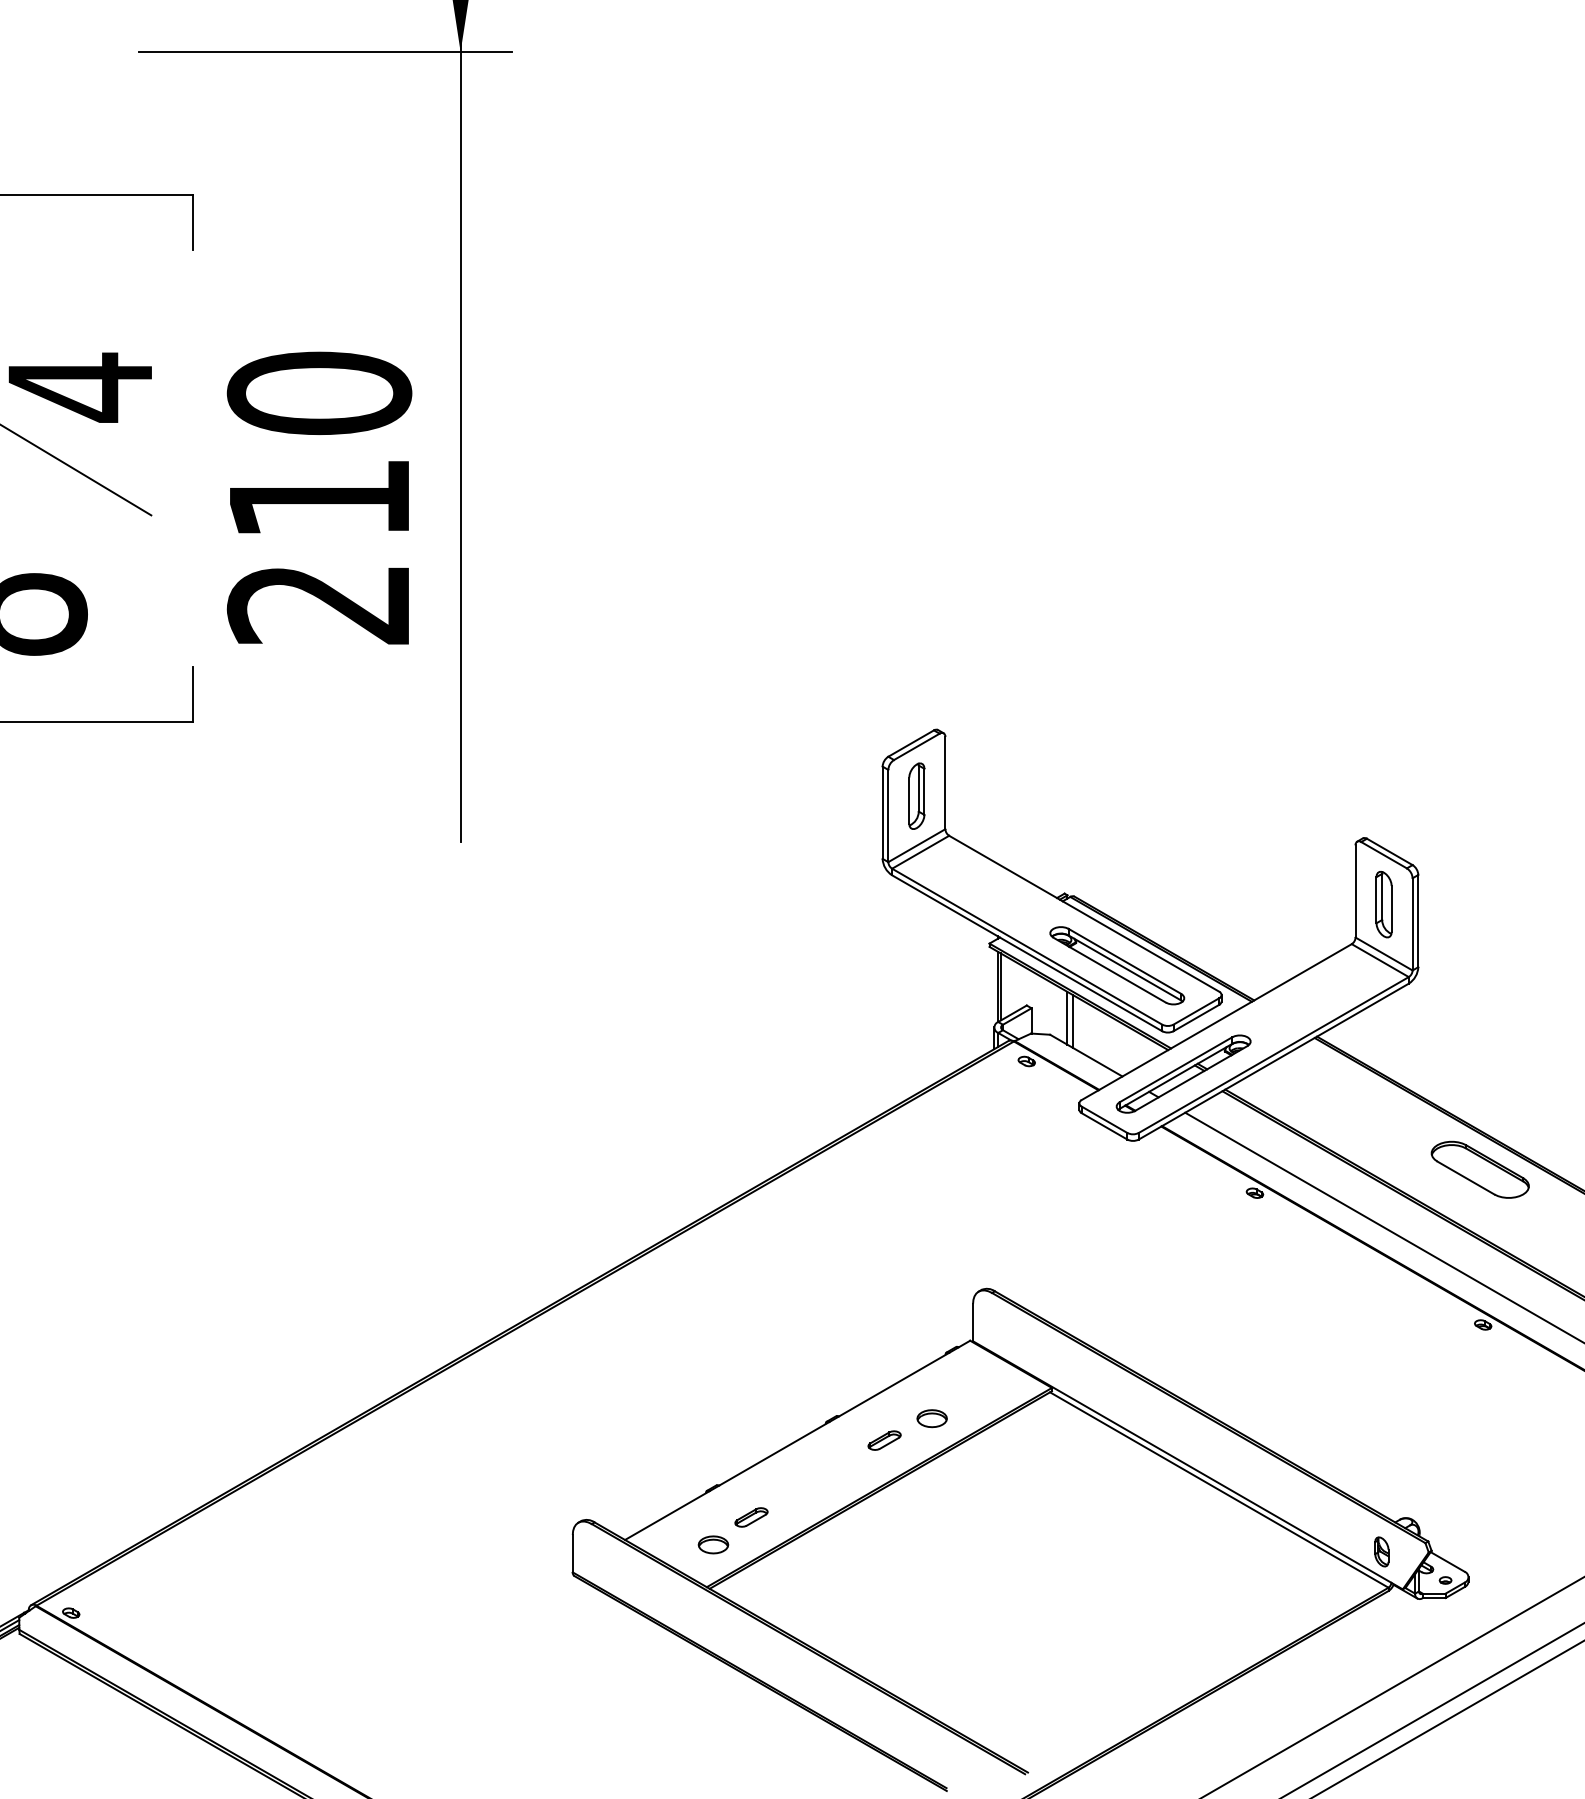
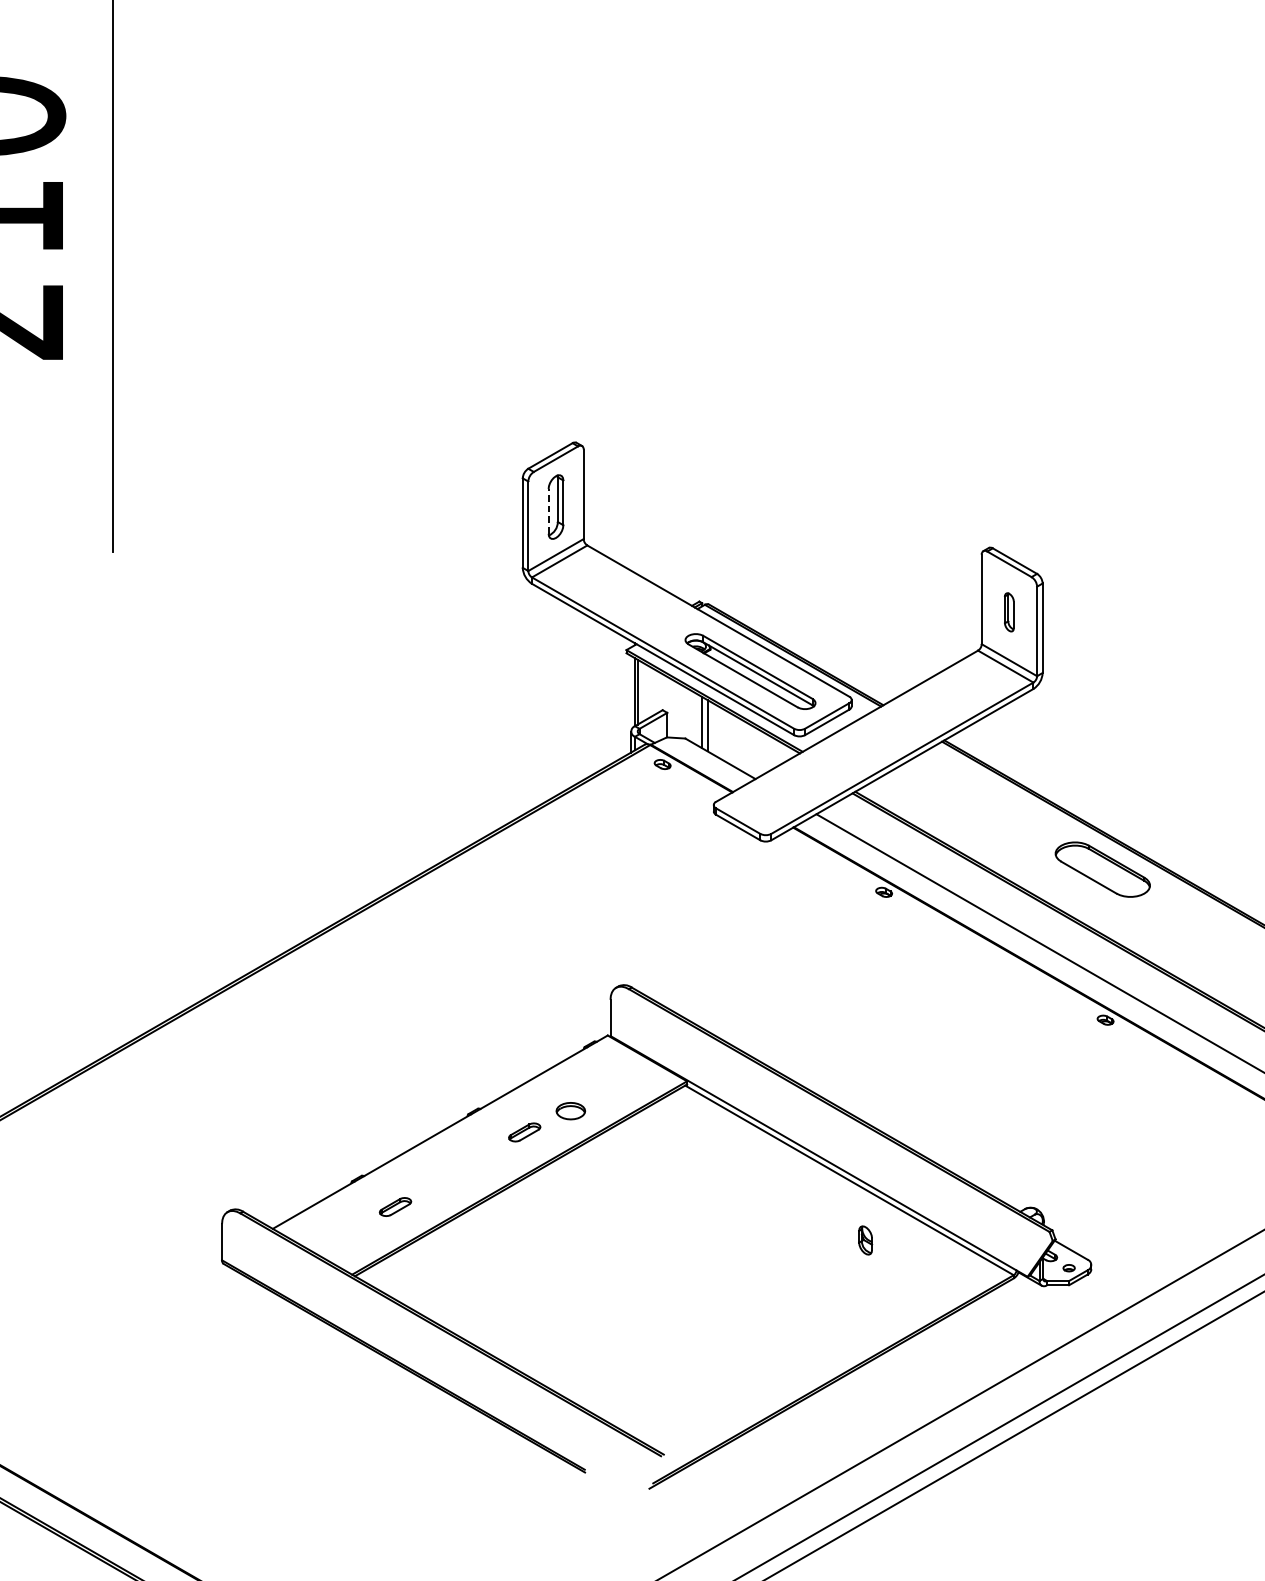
line: (909, 800) -> (548, 511), solid -> dashed
part: (1383, 904) -> (1008, 612), size x0.6
part: (1183, 1073) -> (814, 776), removed
part: (713, 1544) -> (358, 1233), removed
part: (1381, 1551) -> (865, 1240), moved

